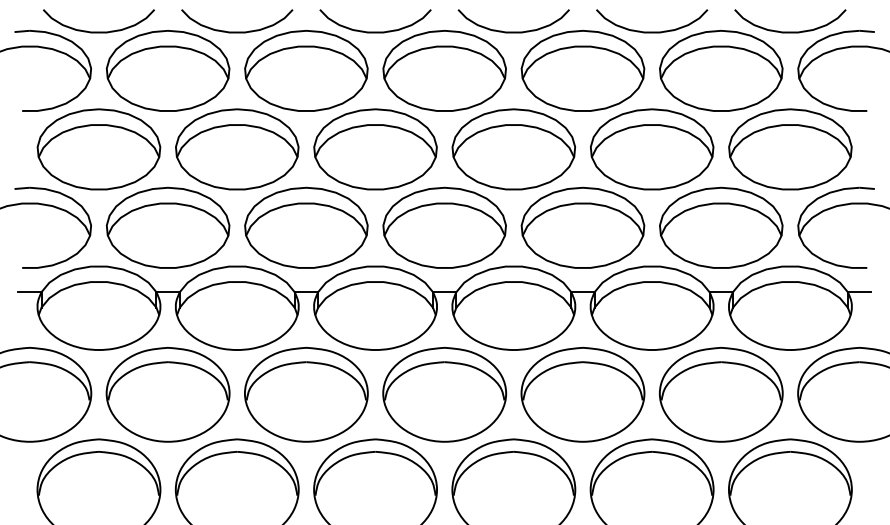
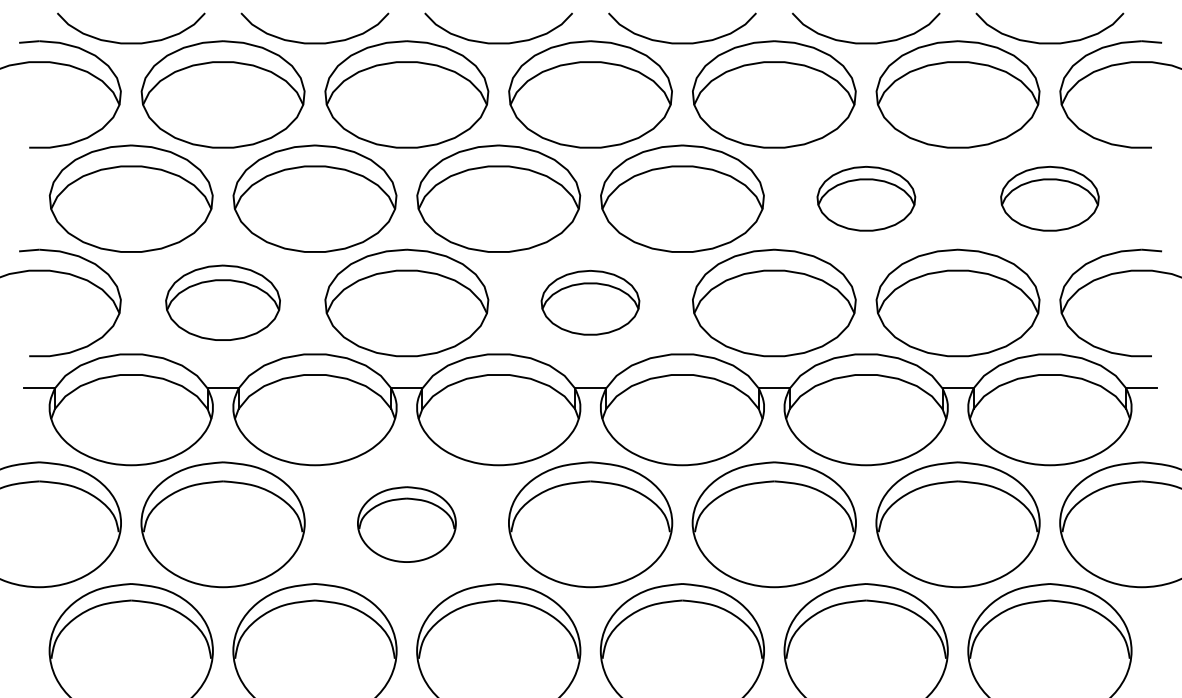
part: (652, 149) -> (866, 198), size x0.6
part: (790, 149) -> (1050, 198), size x0.6
part: (167, 227) -> (222, 302), size x0.7
part: (444, 227) -> (590, 302), size x0.6
part: (306, 394) -> (406, 524), size x0.6

